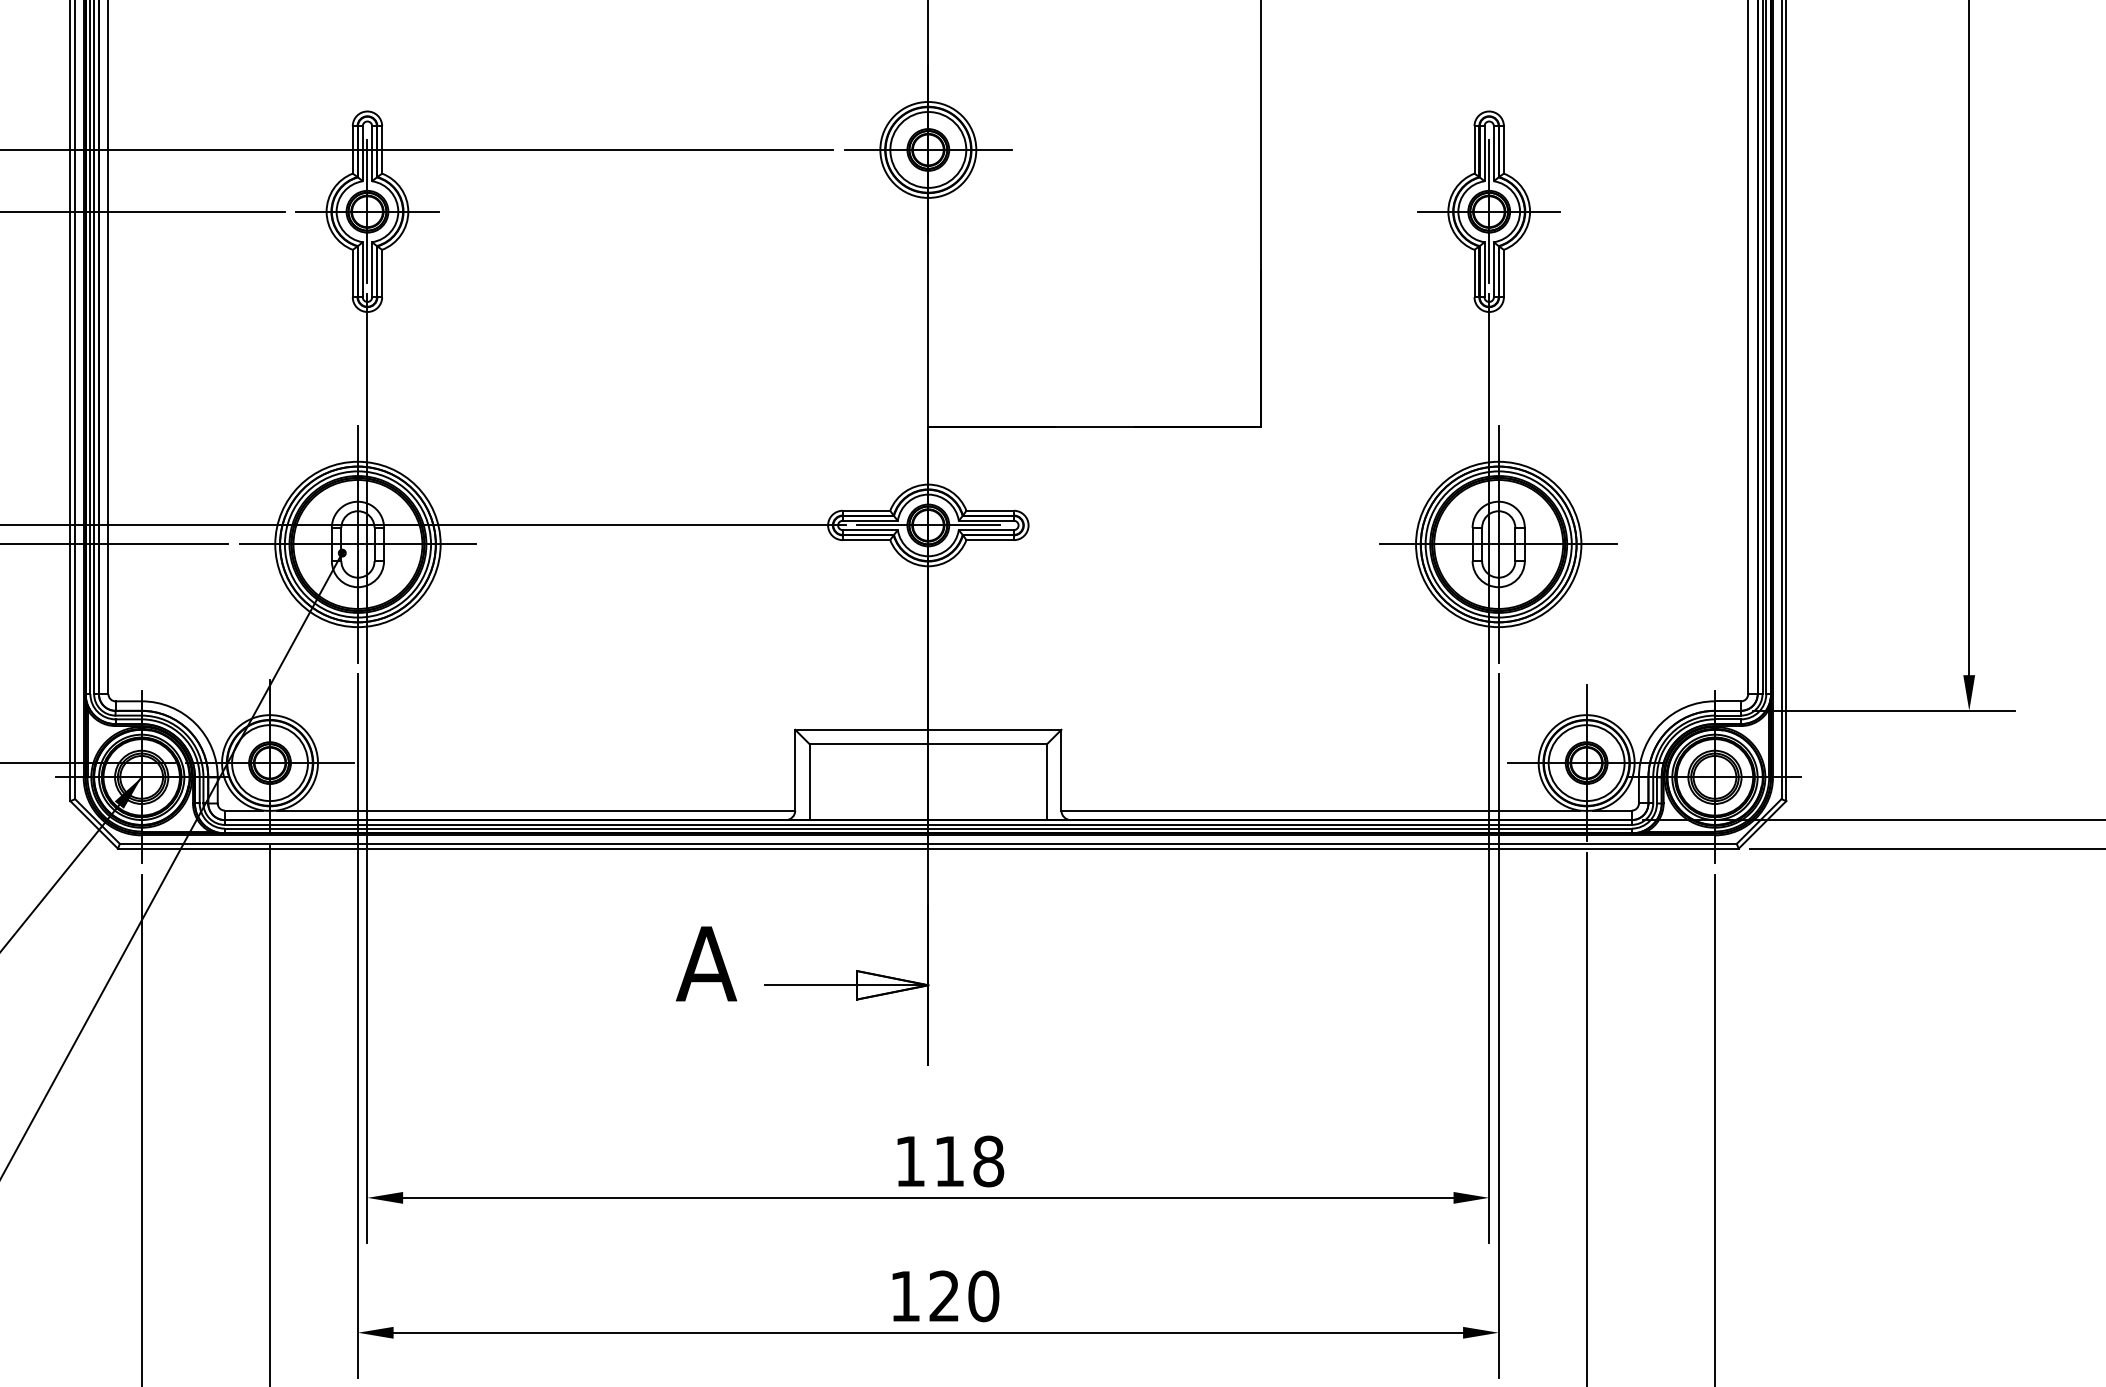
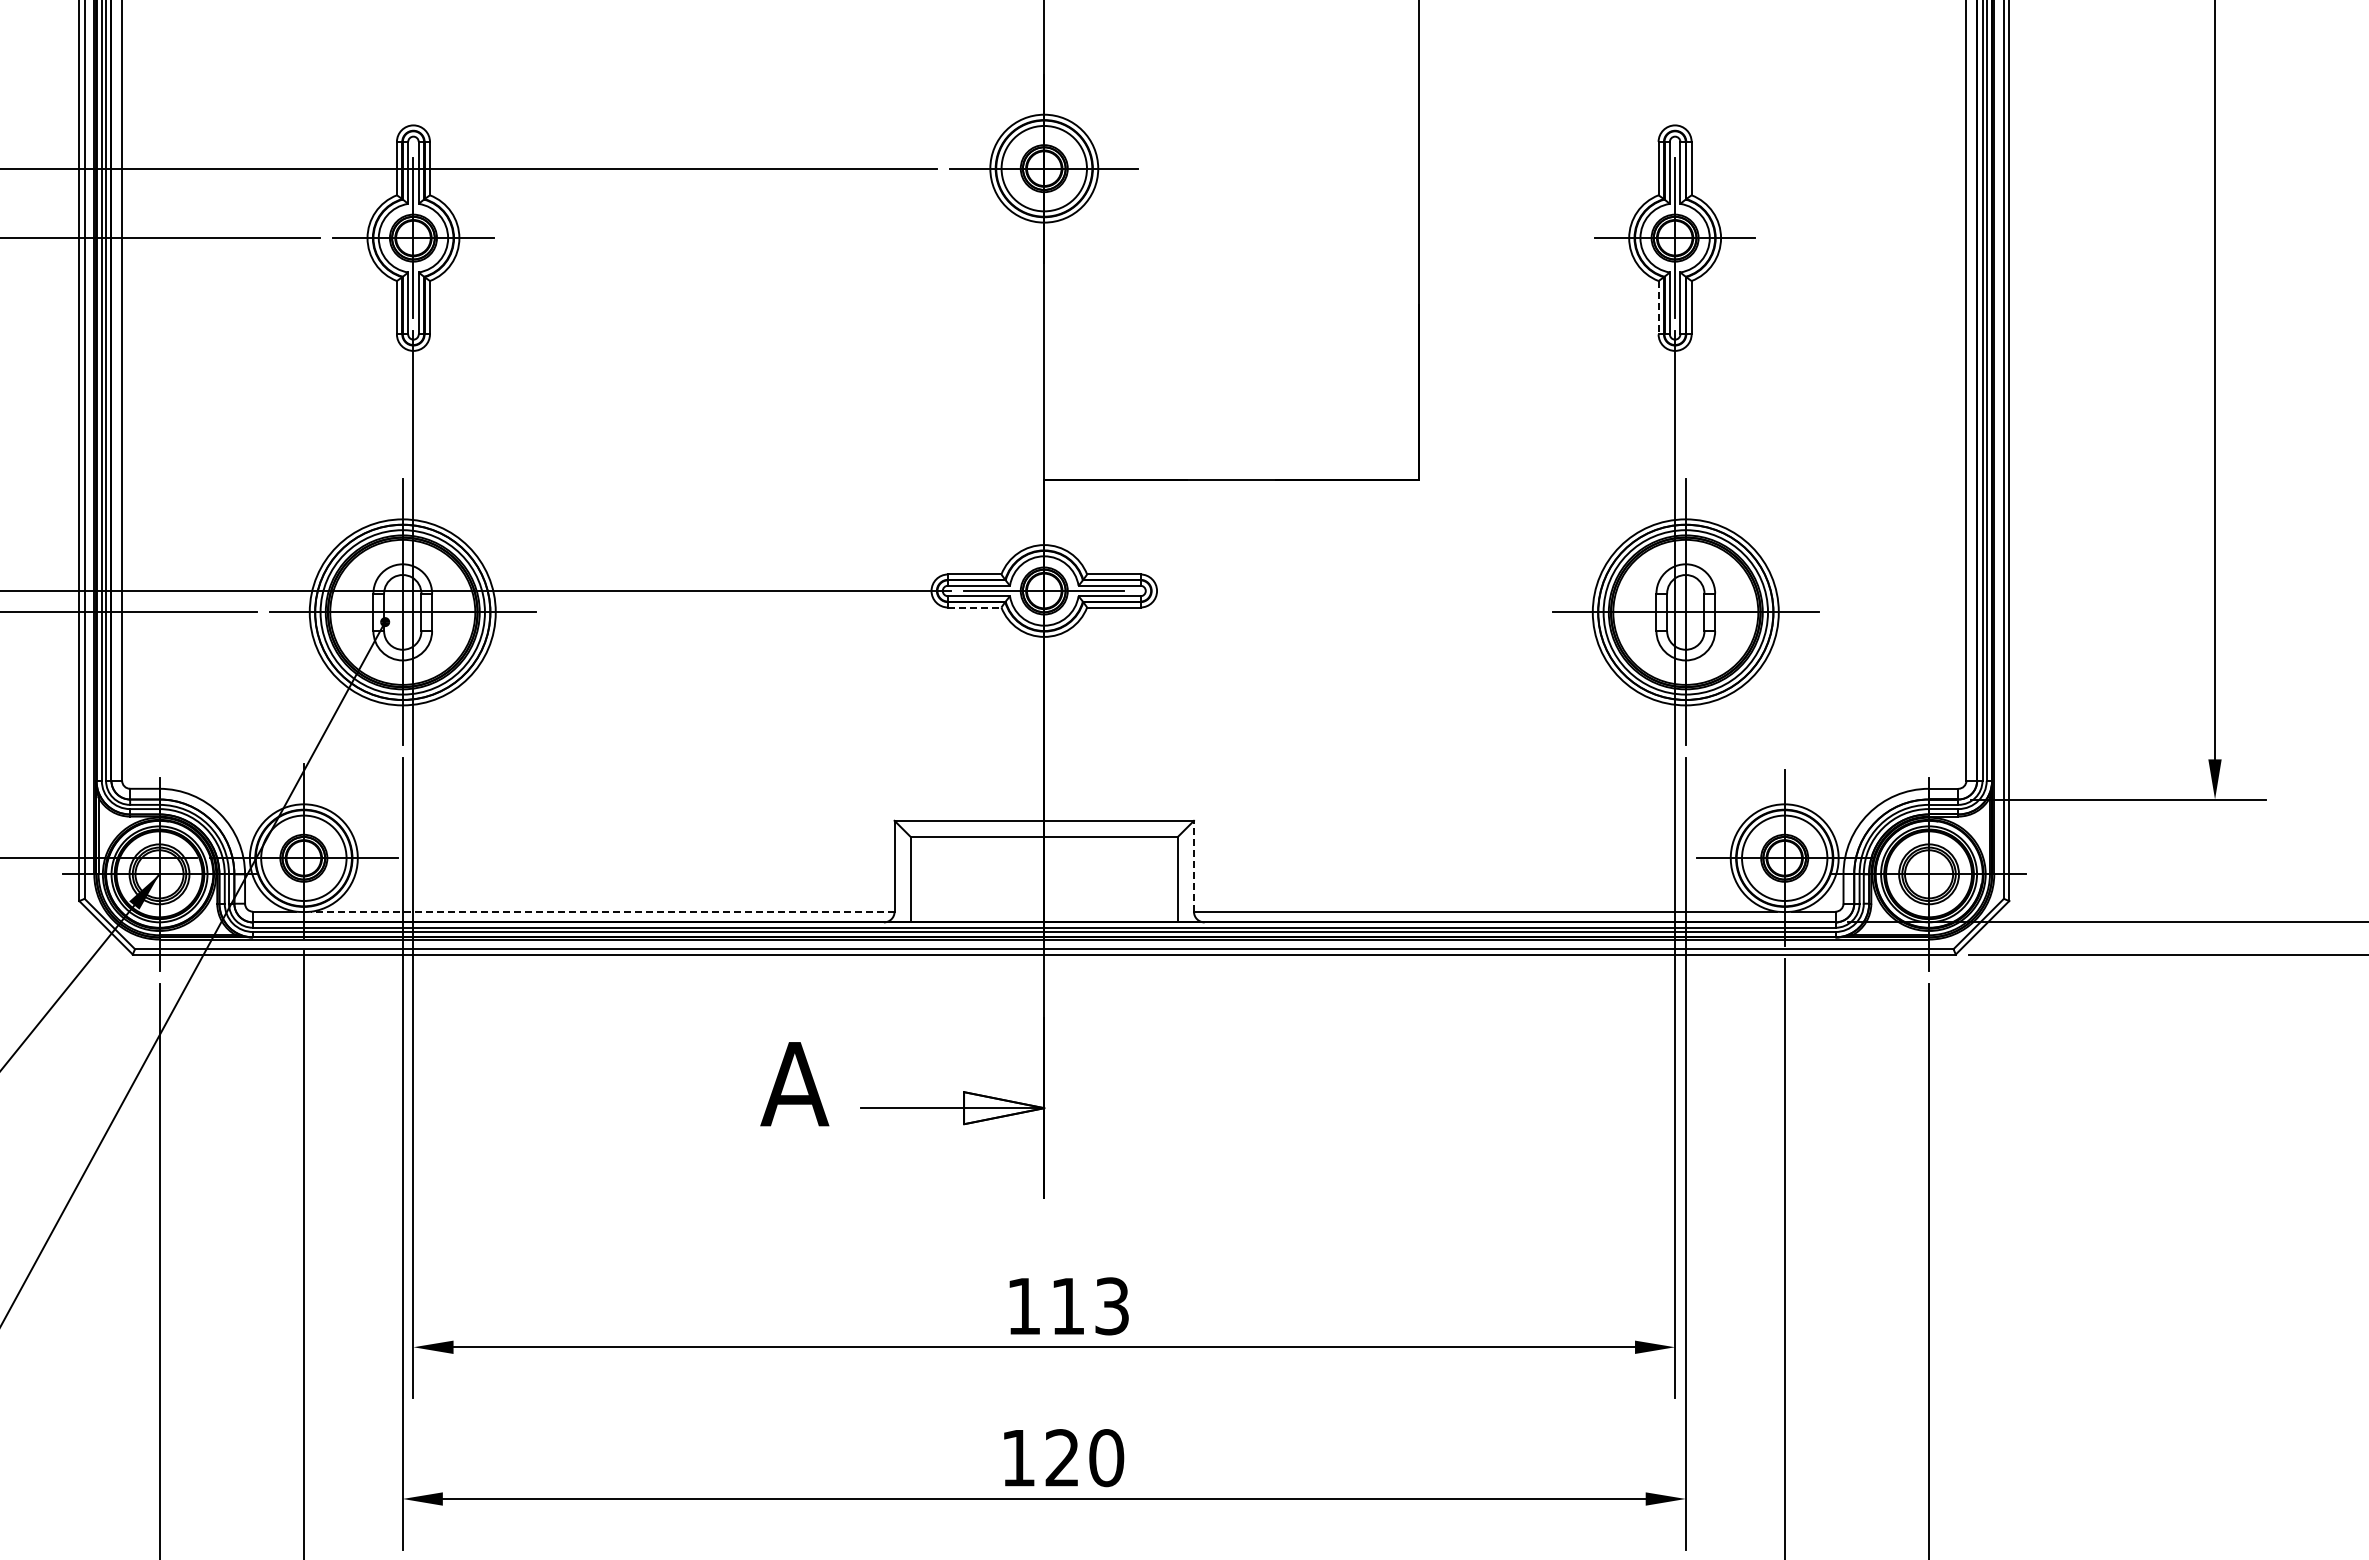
line: (1474, 273) -> (1658, 307), solid -> dashed
line: (866, 540) -> (974, 607), solid -> dashed
line: (1061, 769) -> (1193, 865), solid -> dashed
line: (535, 810) -> (602, 911), solid -> dashed
text: (988, 1161) -> (1112, 1306), 118 -> 113

